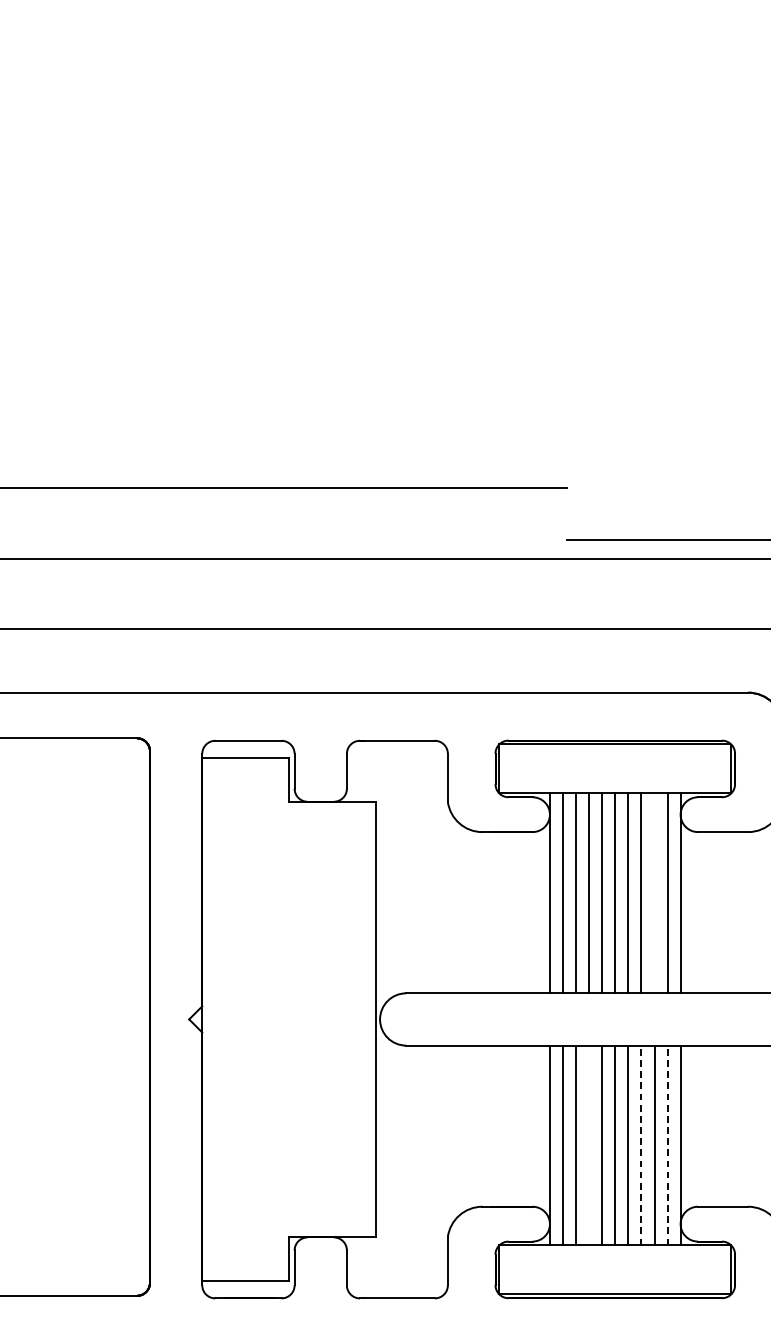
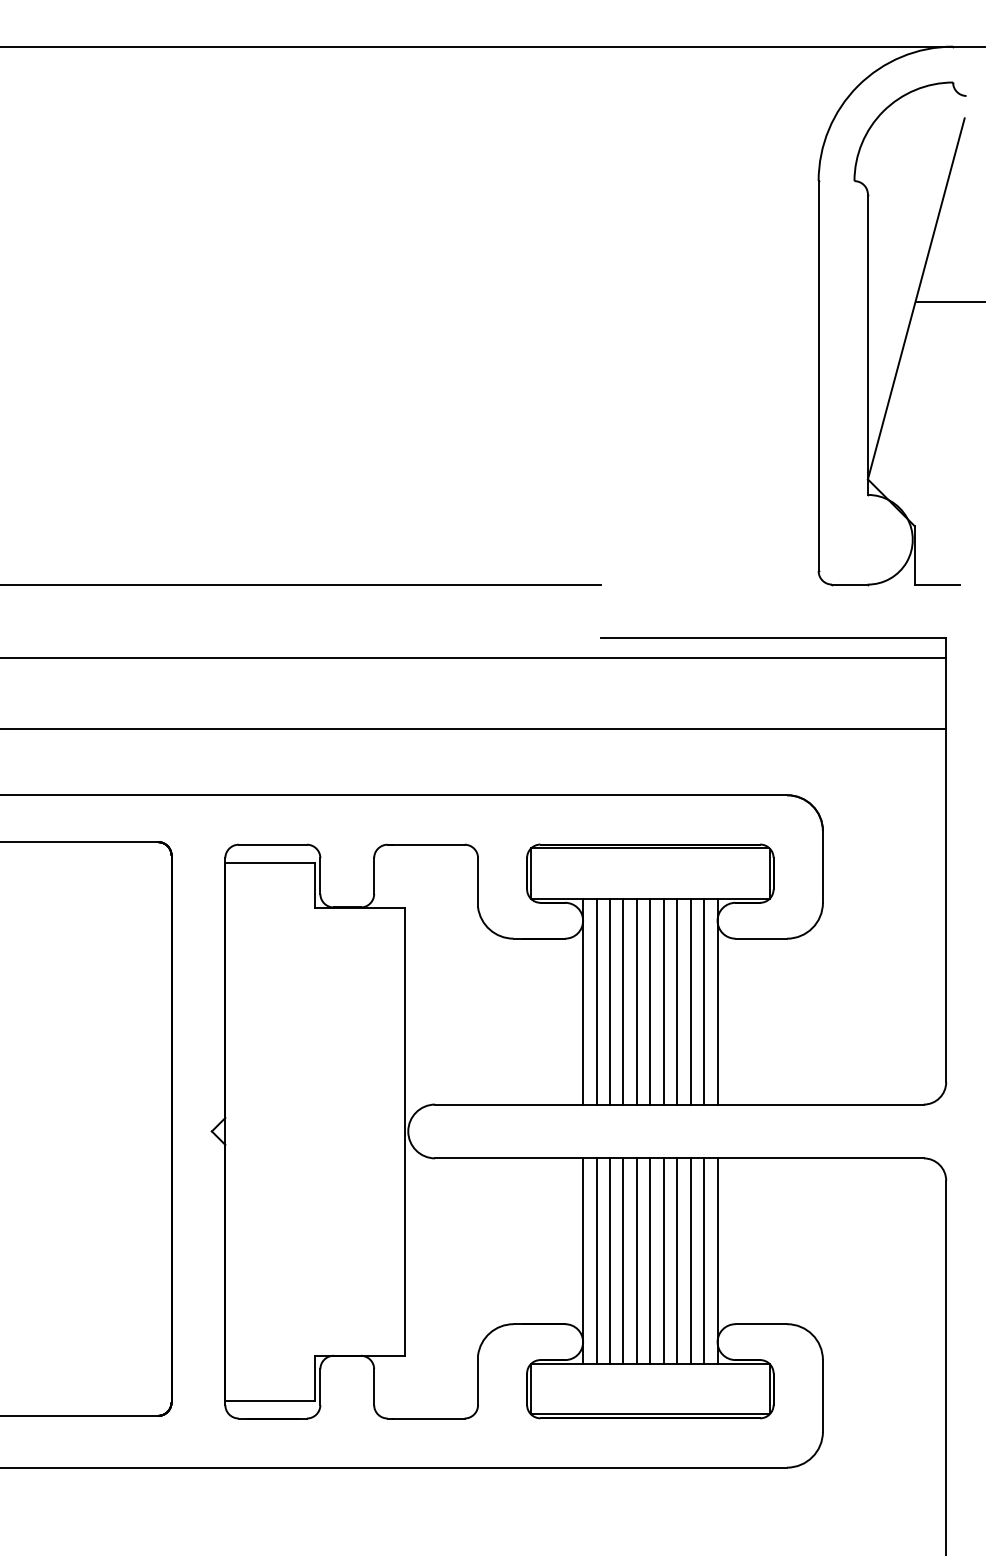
line: (654, 893) -> (690, 1001), added
line: (589, 1145) -> (623, 1261), added
line: (641, 1145) -> (677, 1261), dashed -> solid
line: (667, 1145) -> (704, 1261), dashed -> solid

